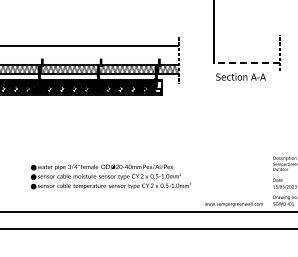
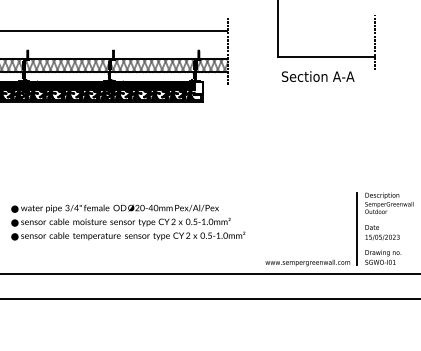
line: (246, 63) -> (326, 56), dashed -> solid
line: (267, 180) -> (356, 227), added

